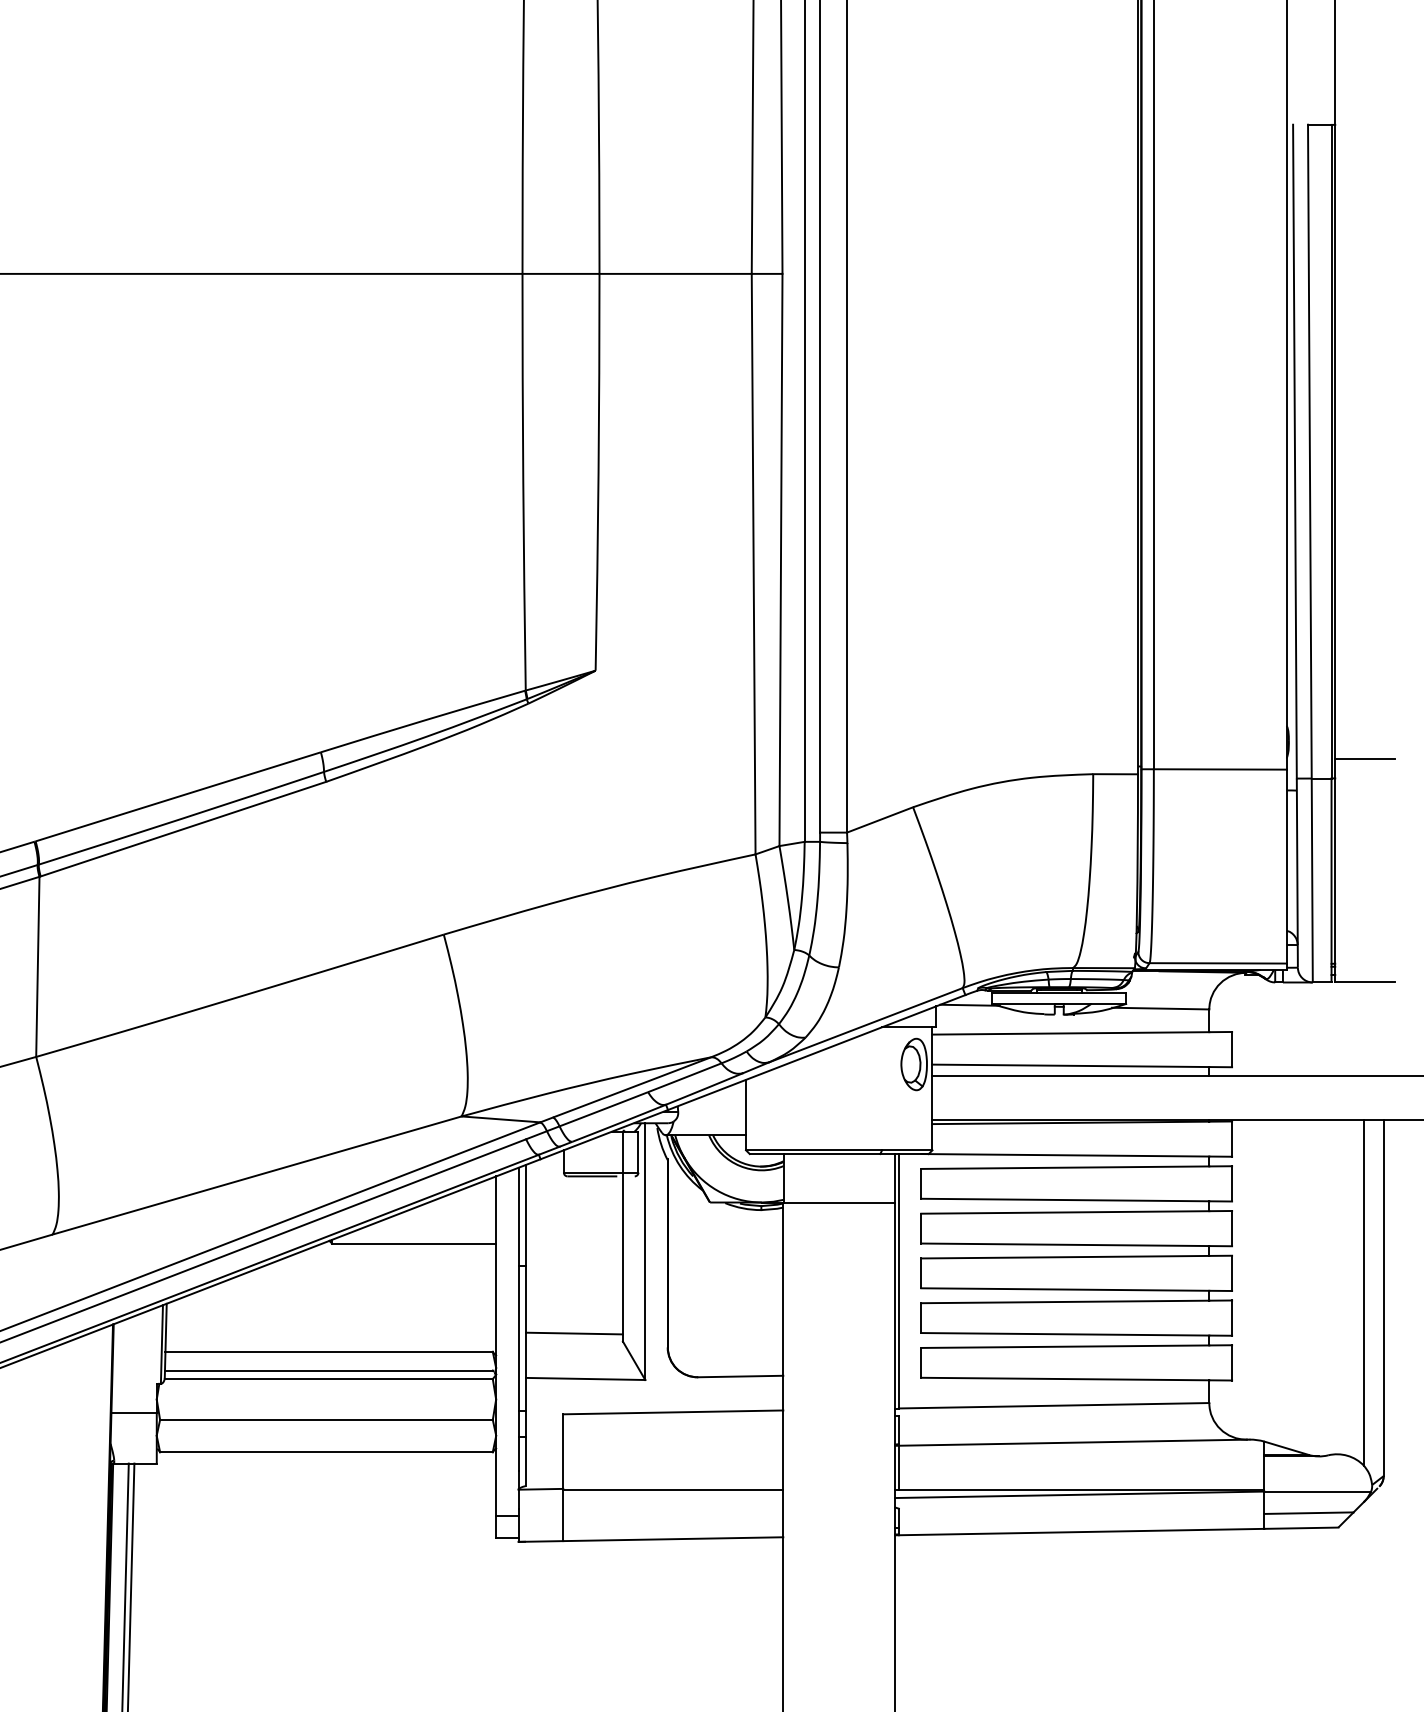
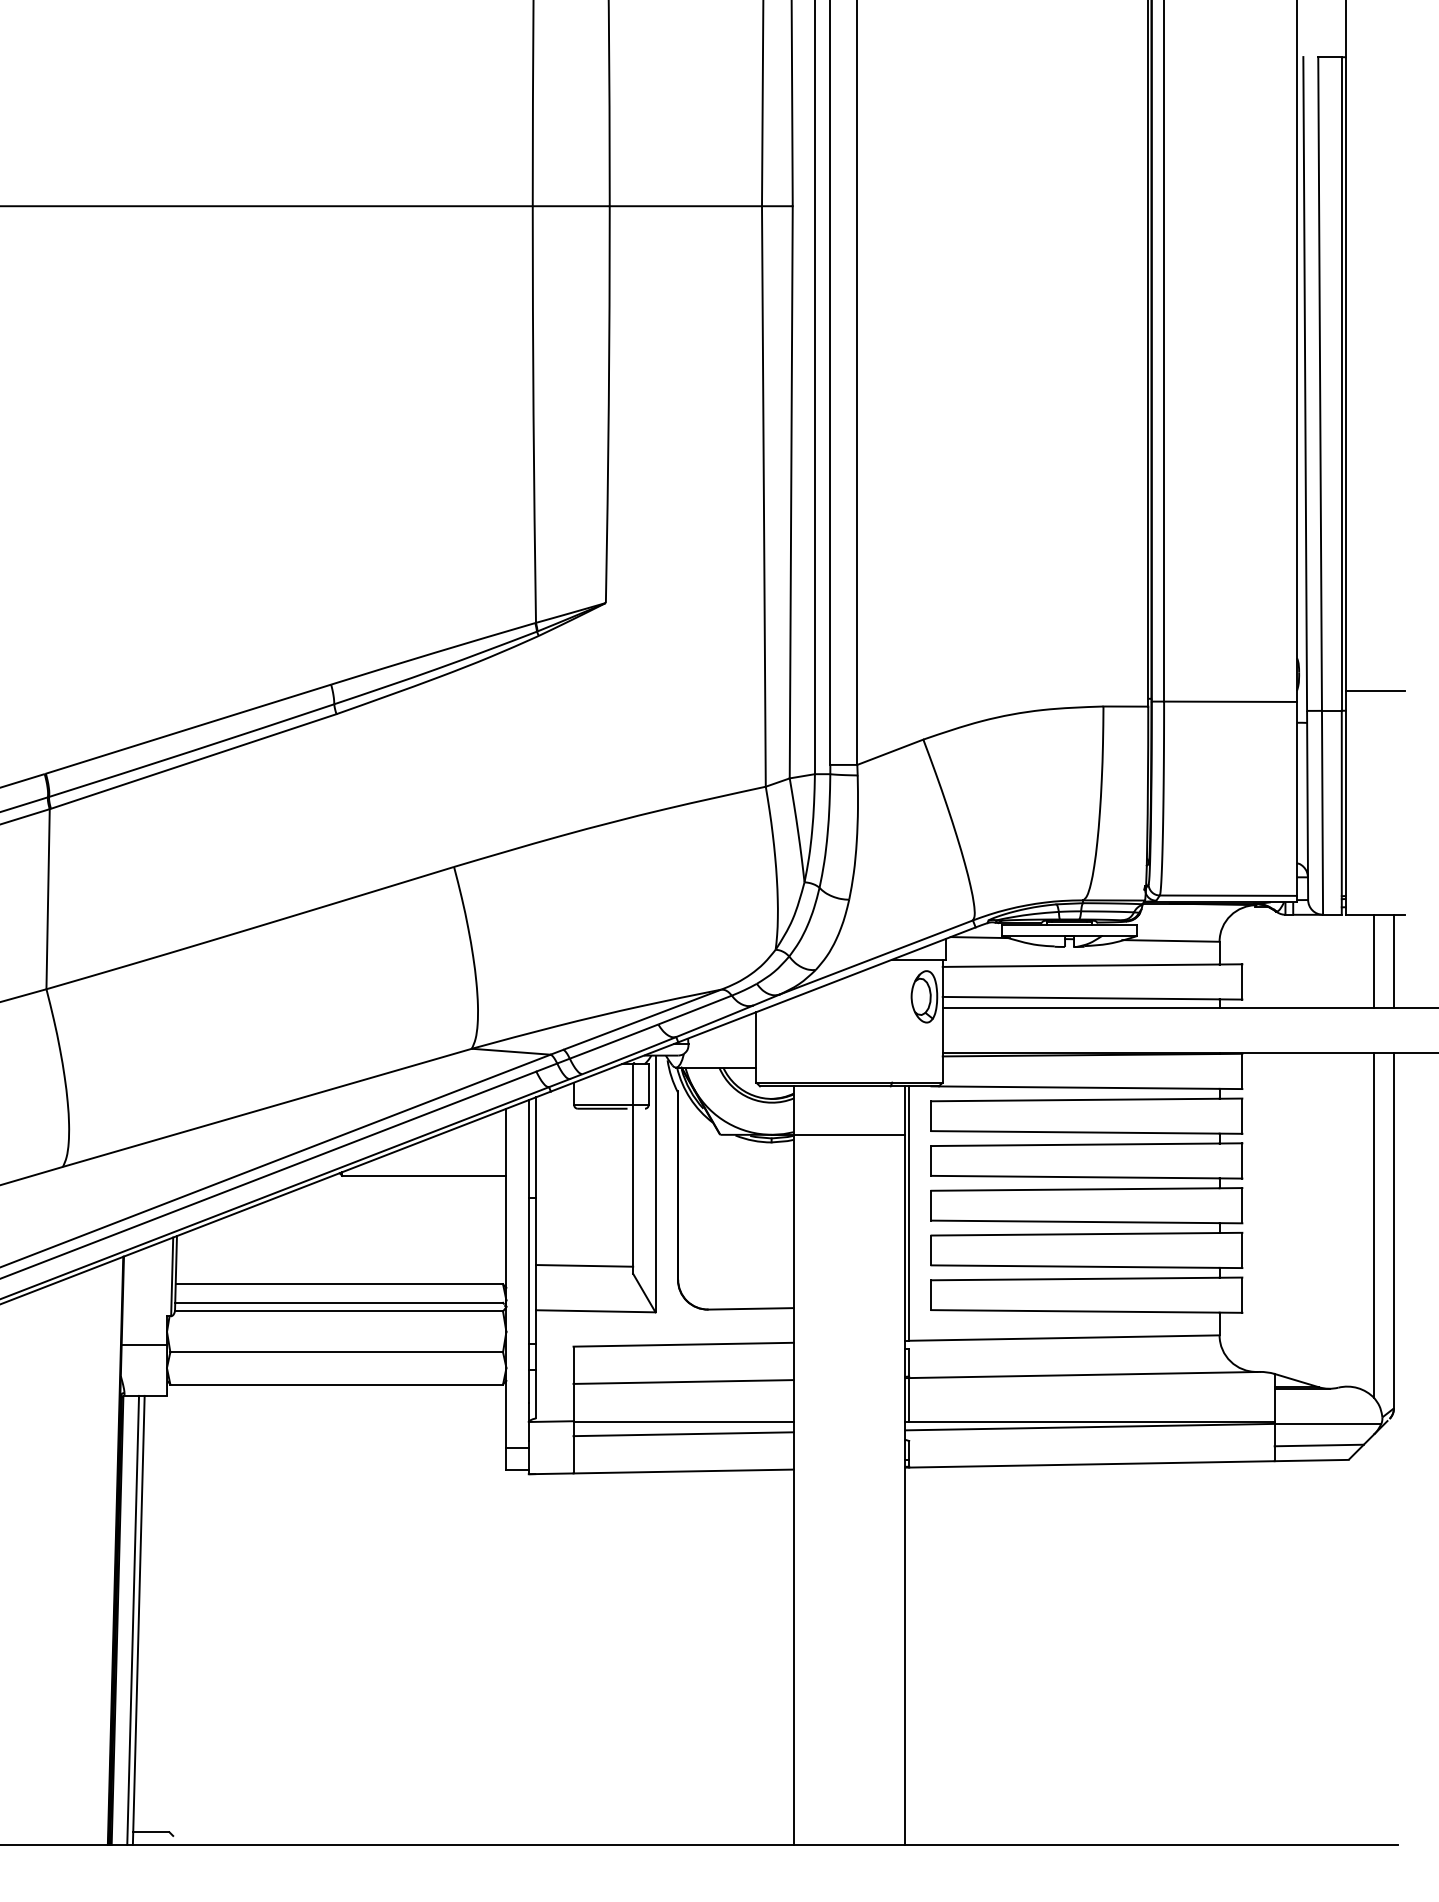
line: (1364, 1029) -> (1374, 961), added
line: (1383, 1029) -> (1393, 961), added
line: (673, 1449) -> (683, 1381), added
line: (673, 1502) -> (683, 1434), added

